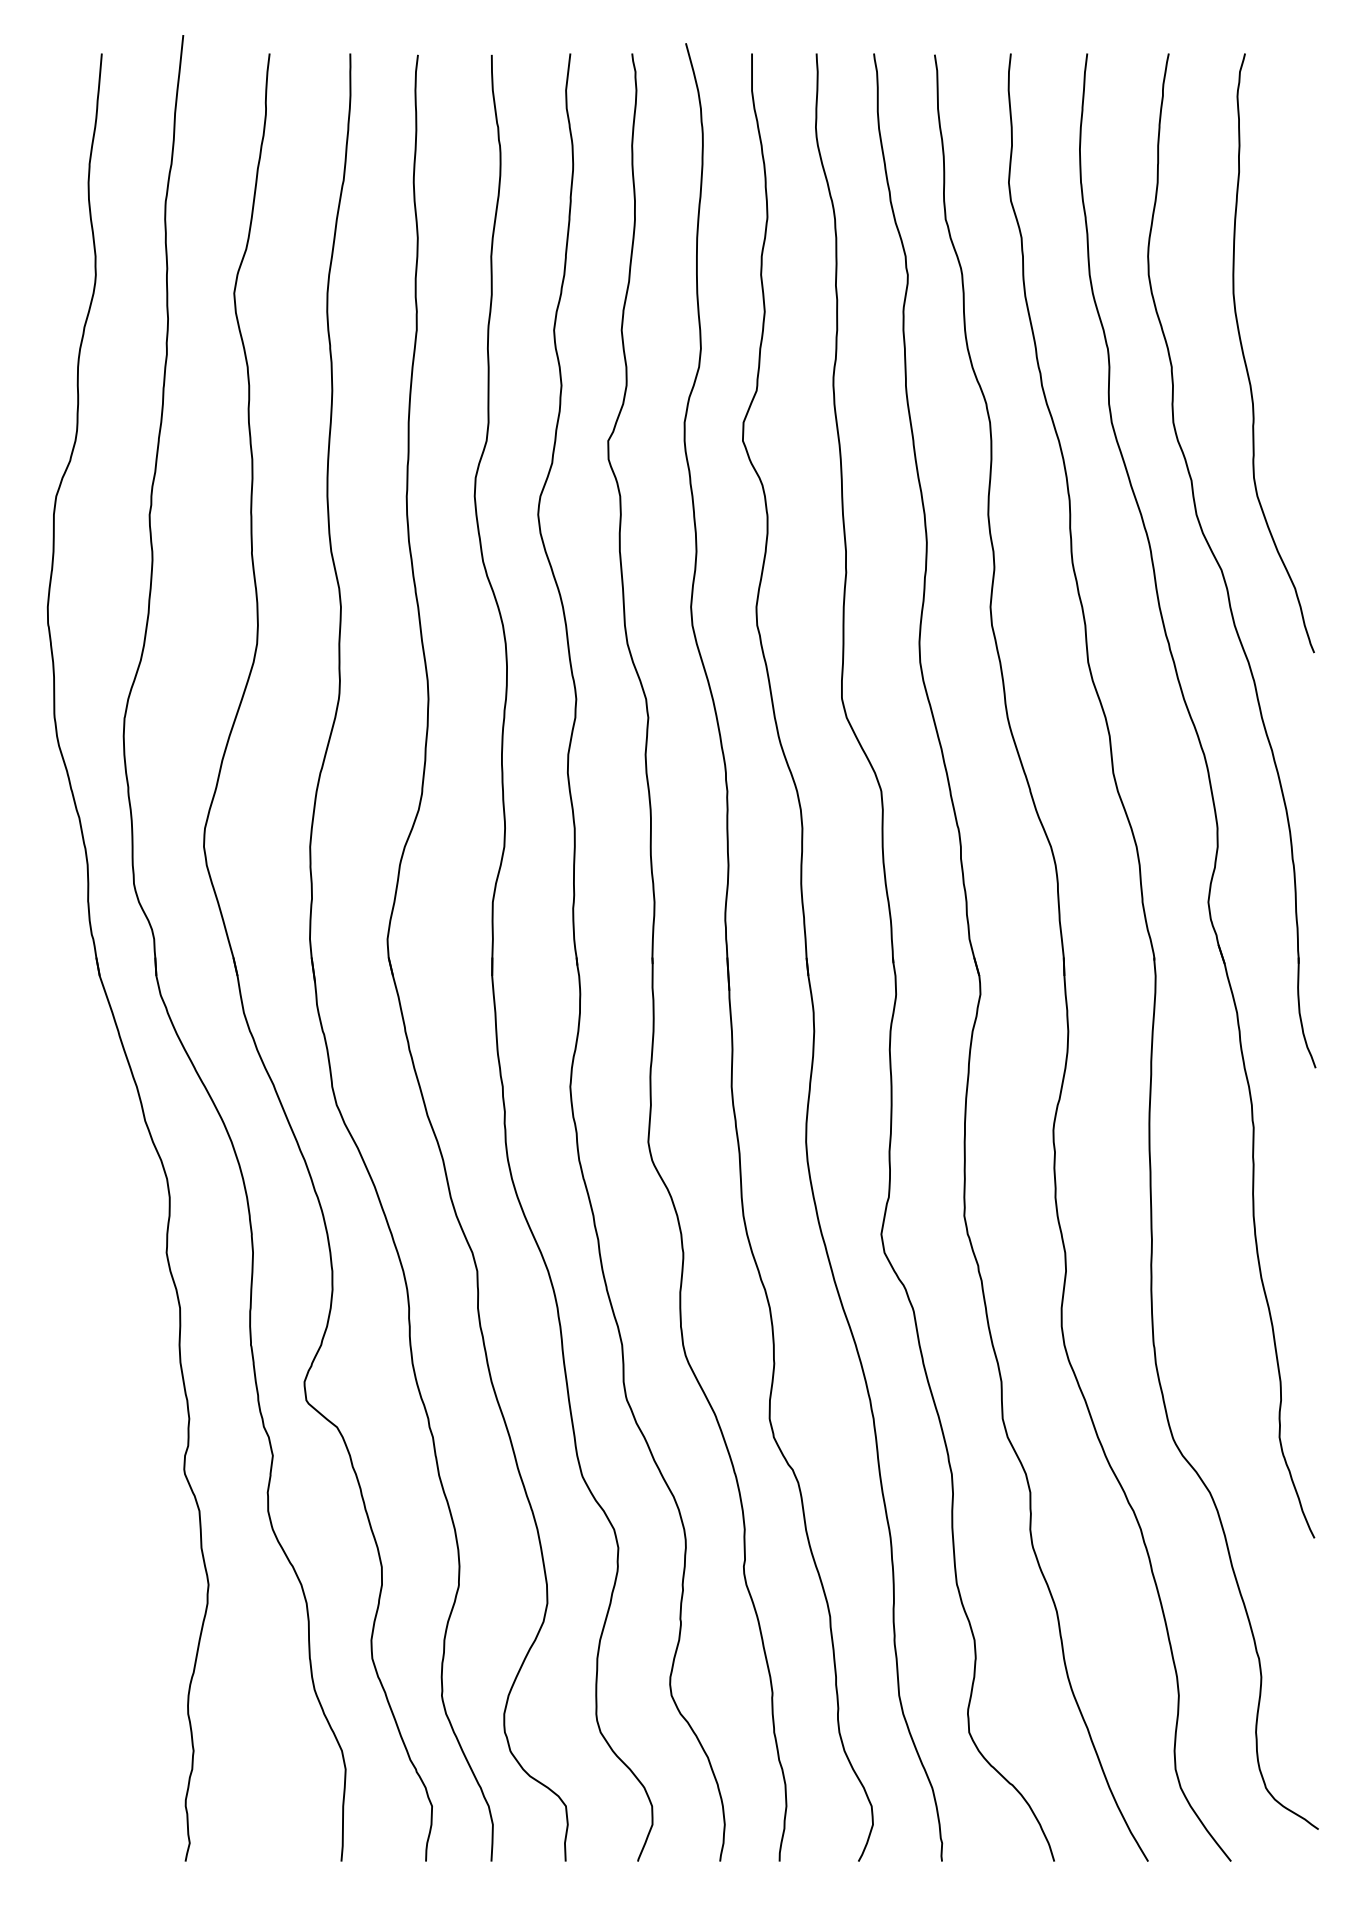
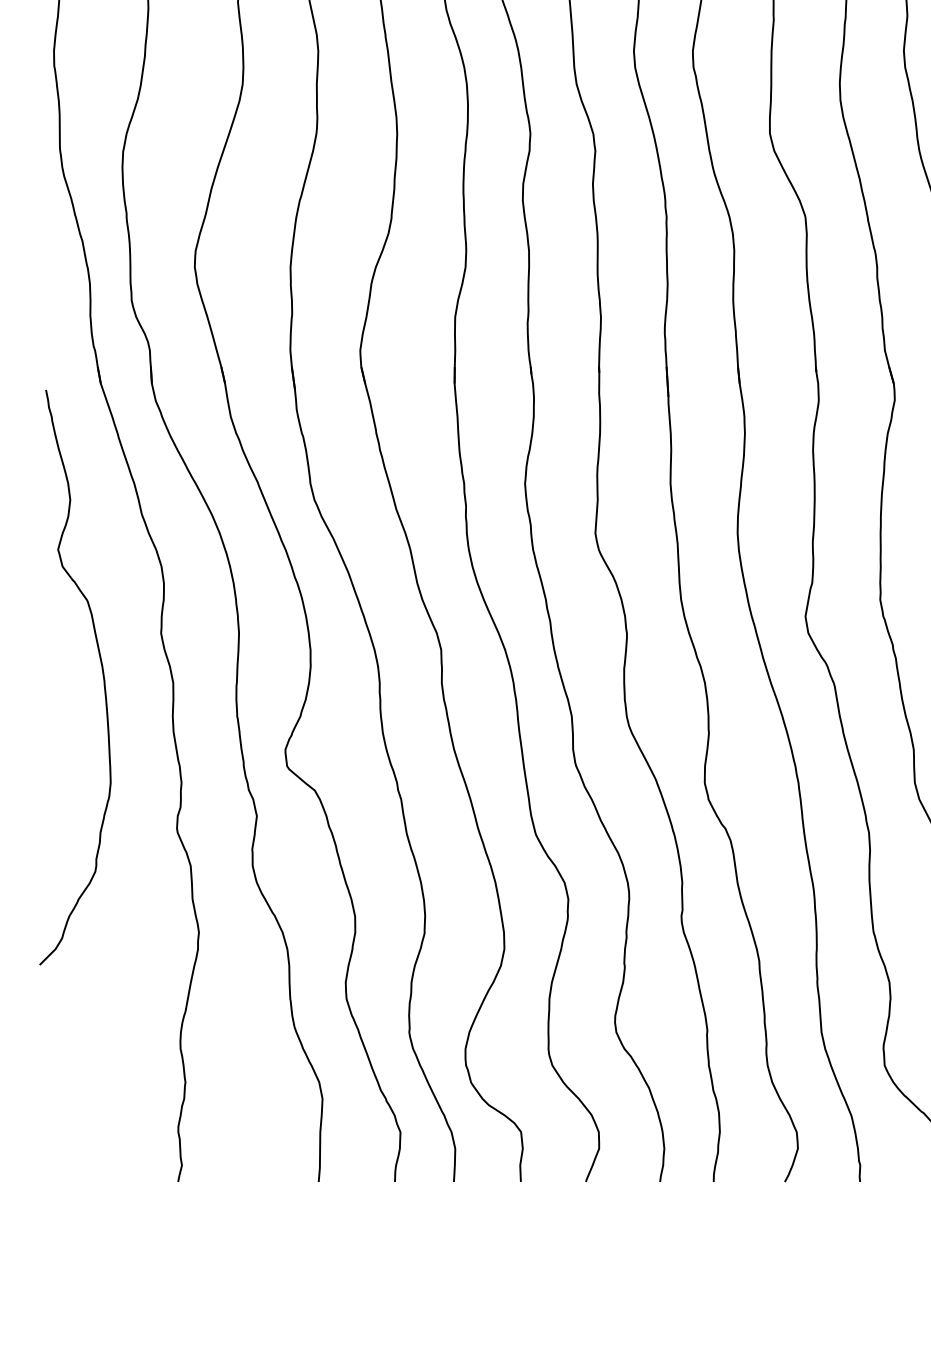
curve: (101, 1299) -> (102, 675), added

